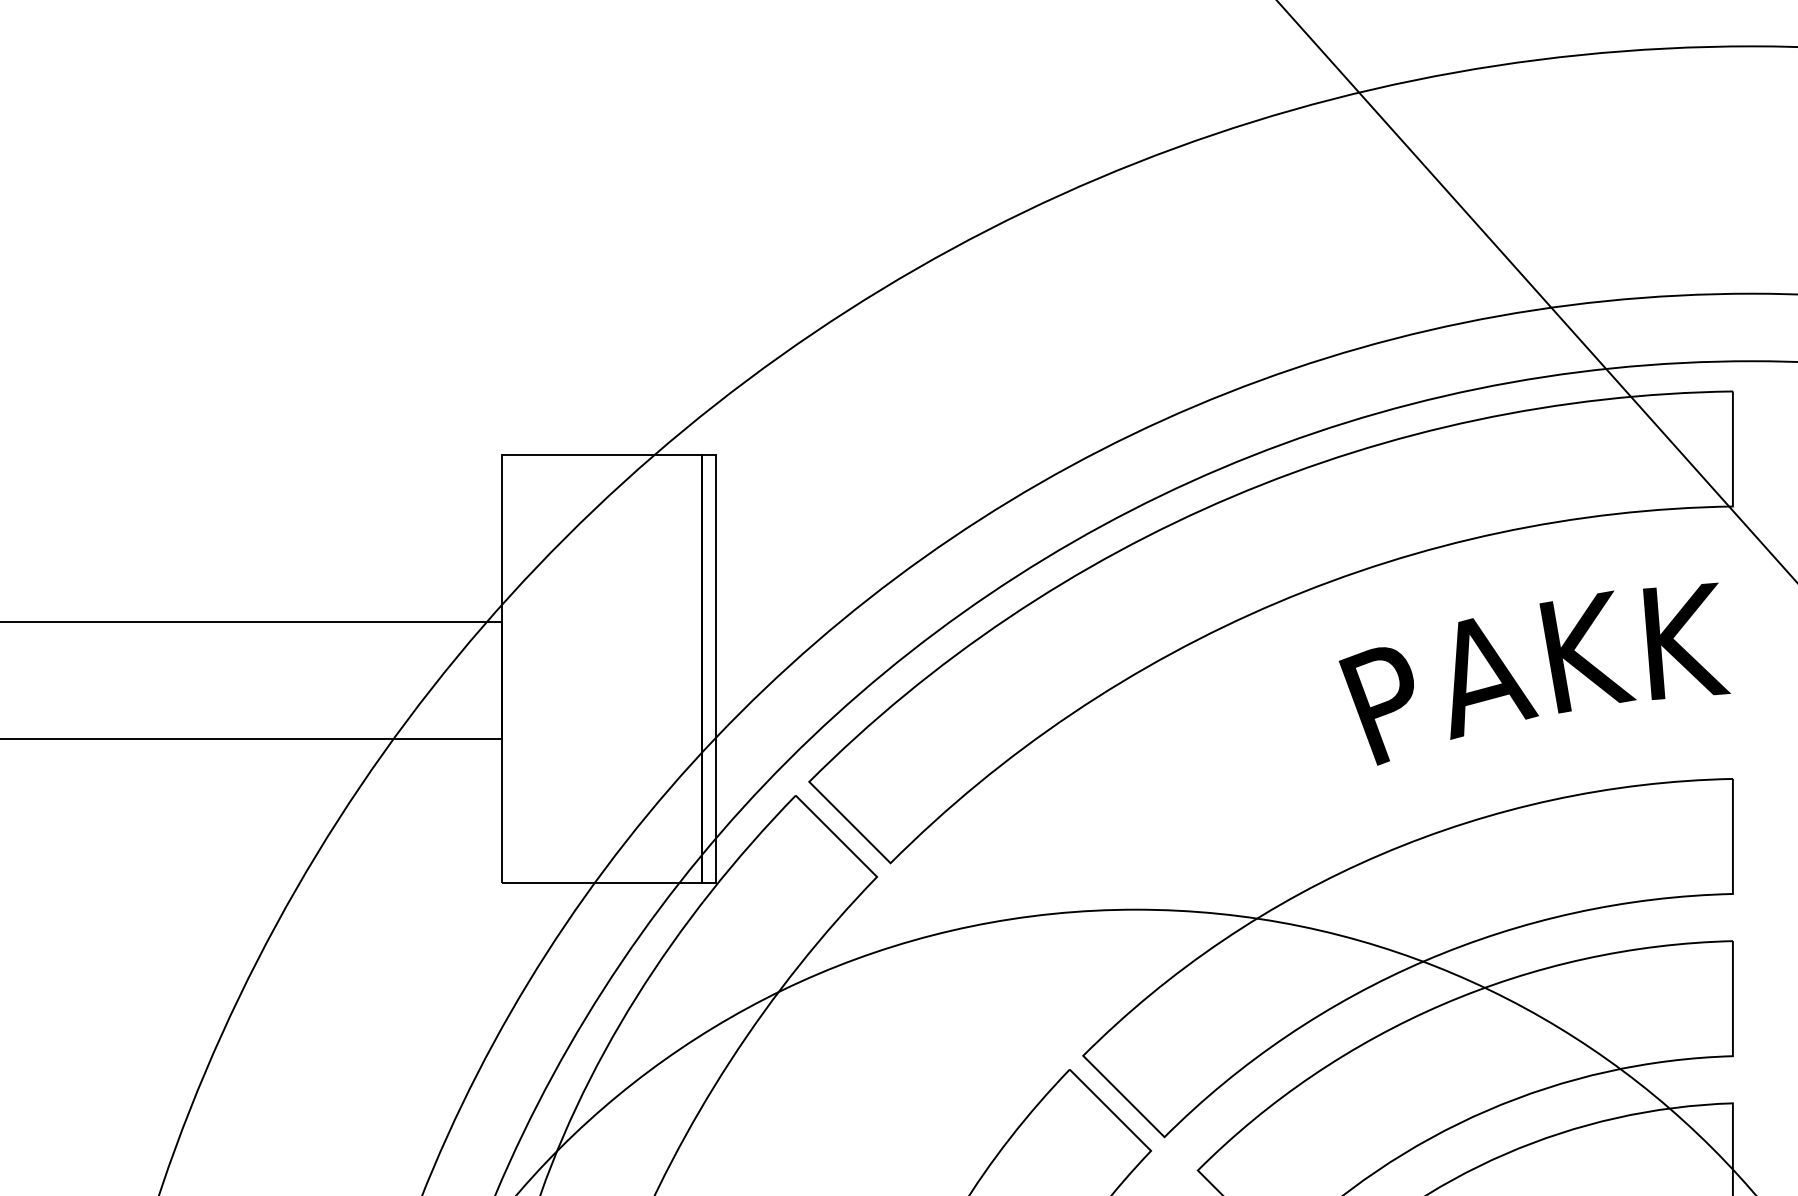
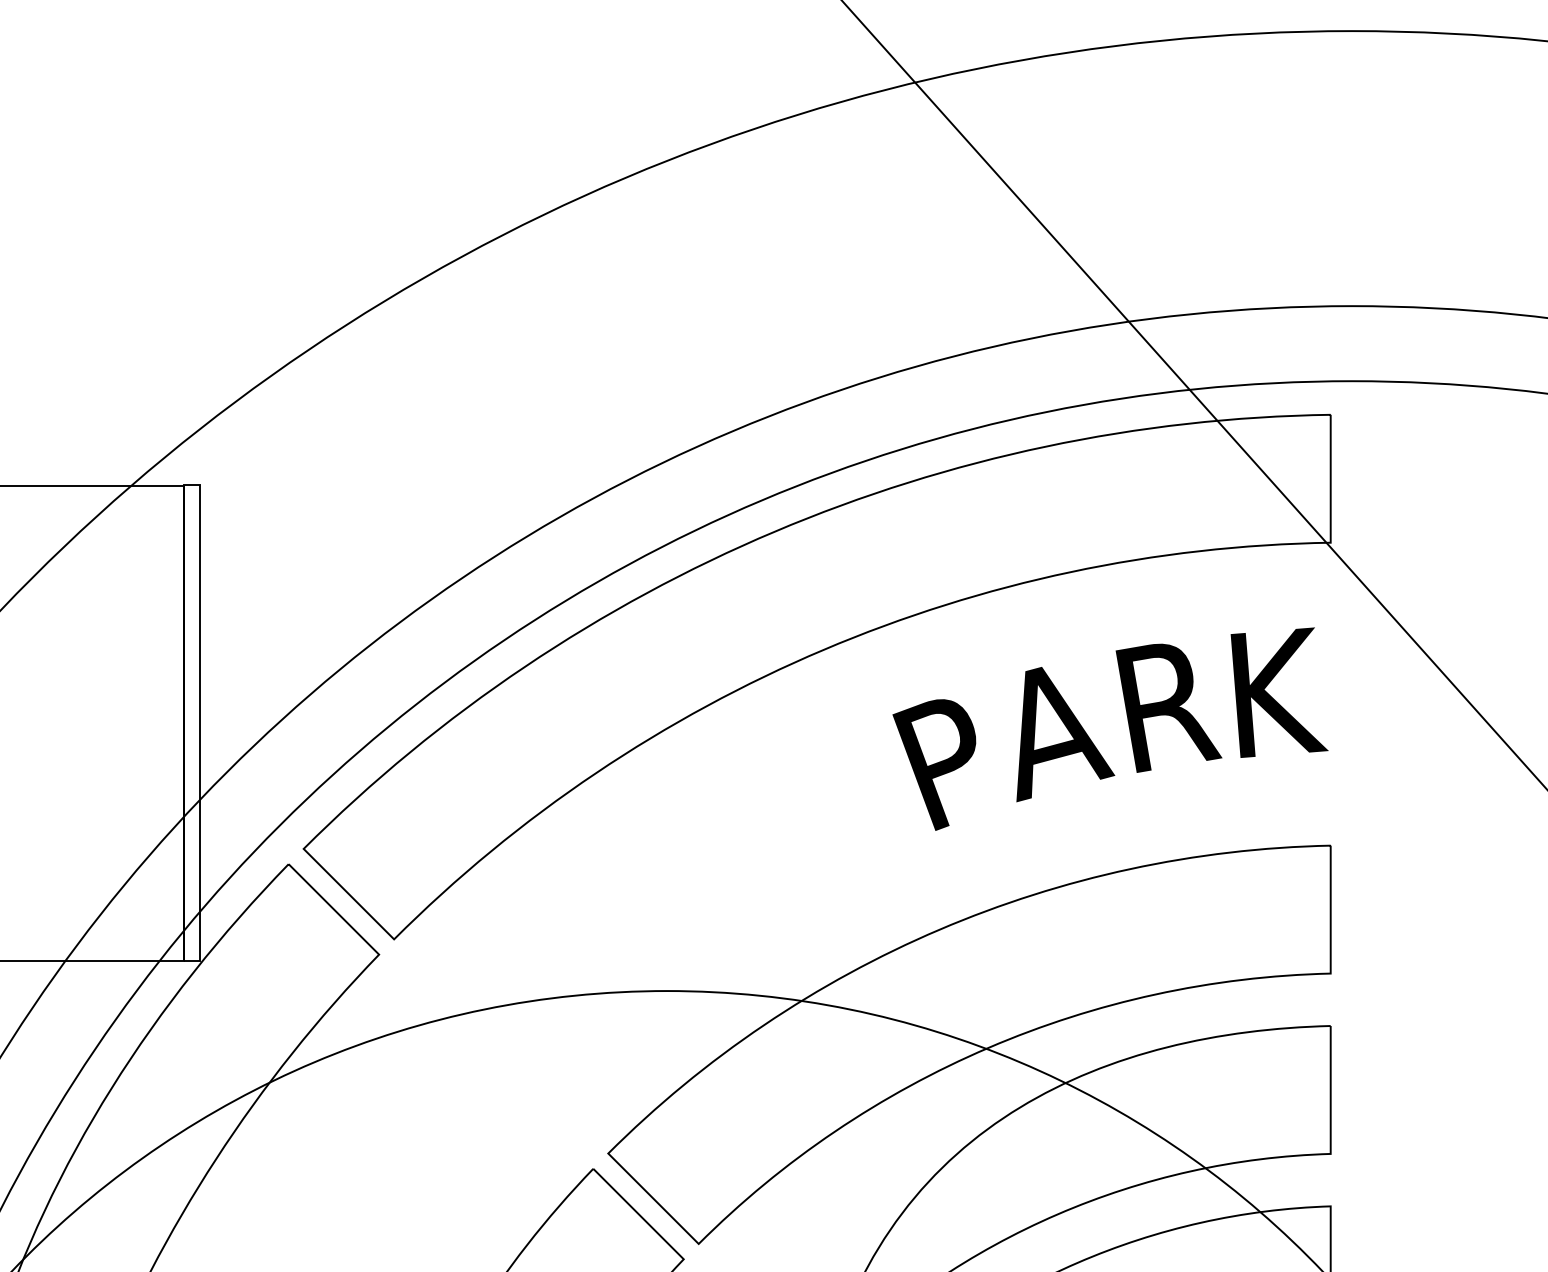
text: (1594, 646) -> (1176, 698), K -> R

